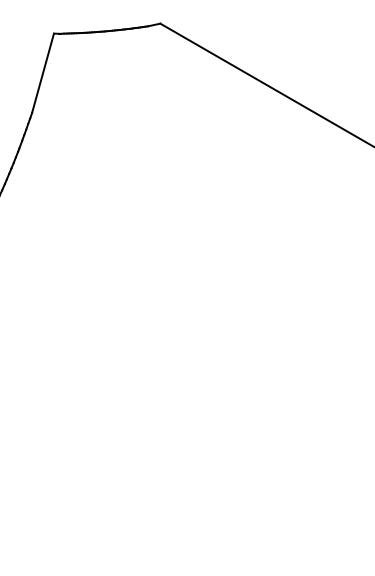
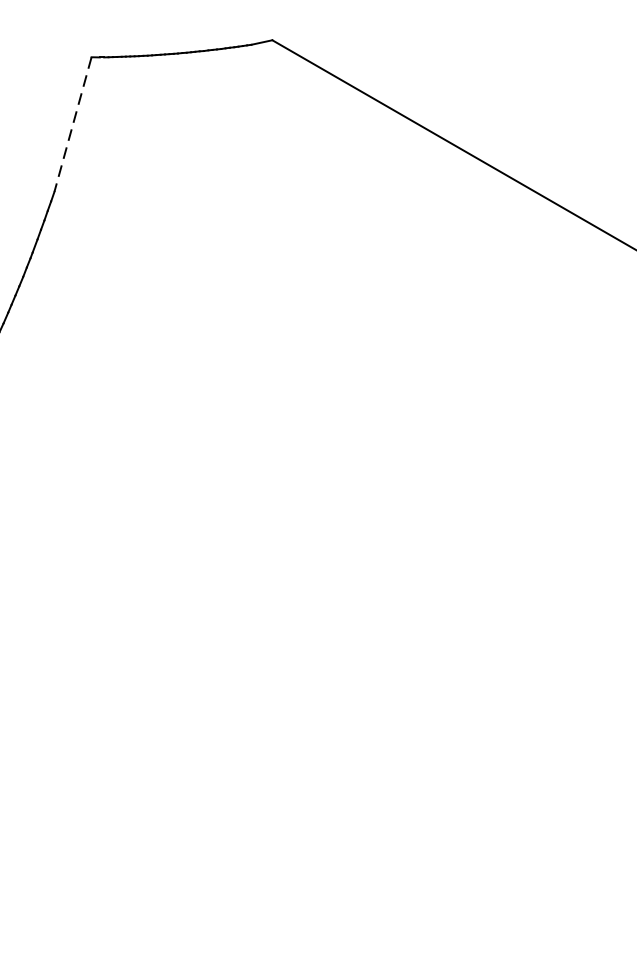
line: (42, 73) -> (72, 124), solid -> dashed

